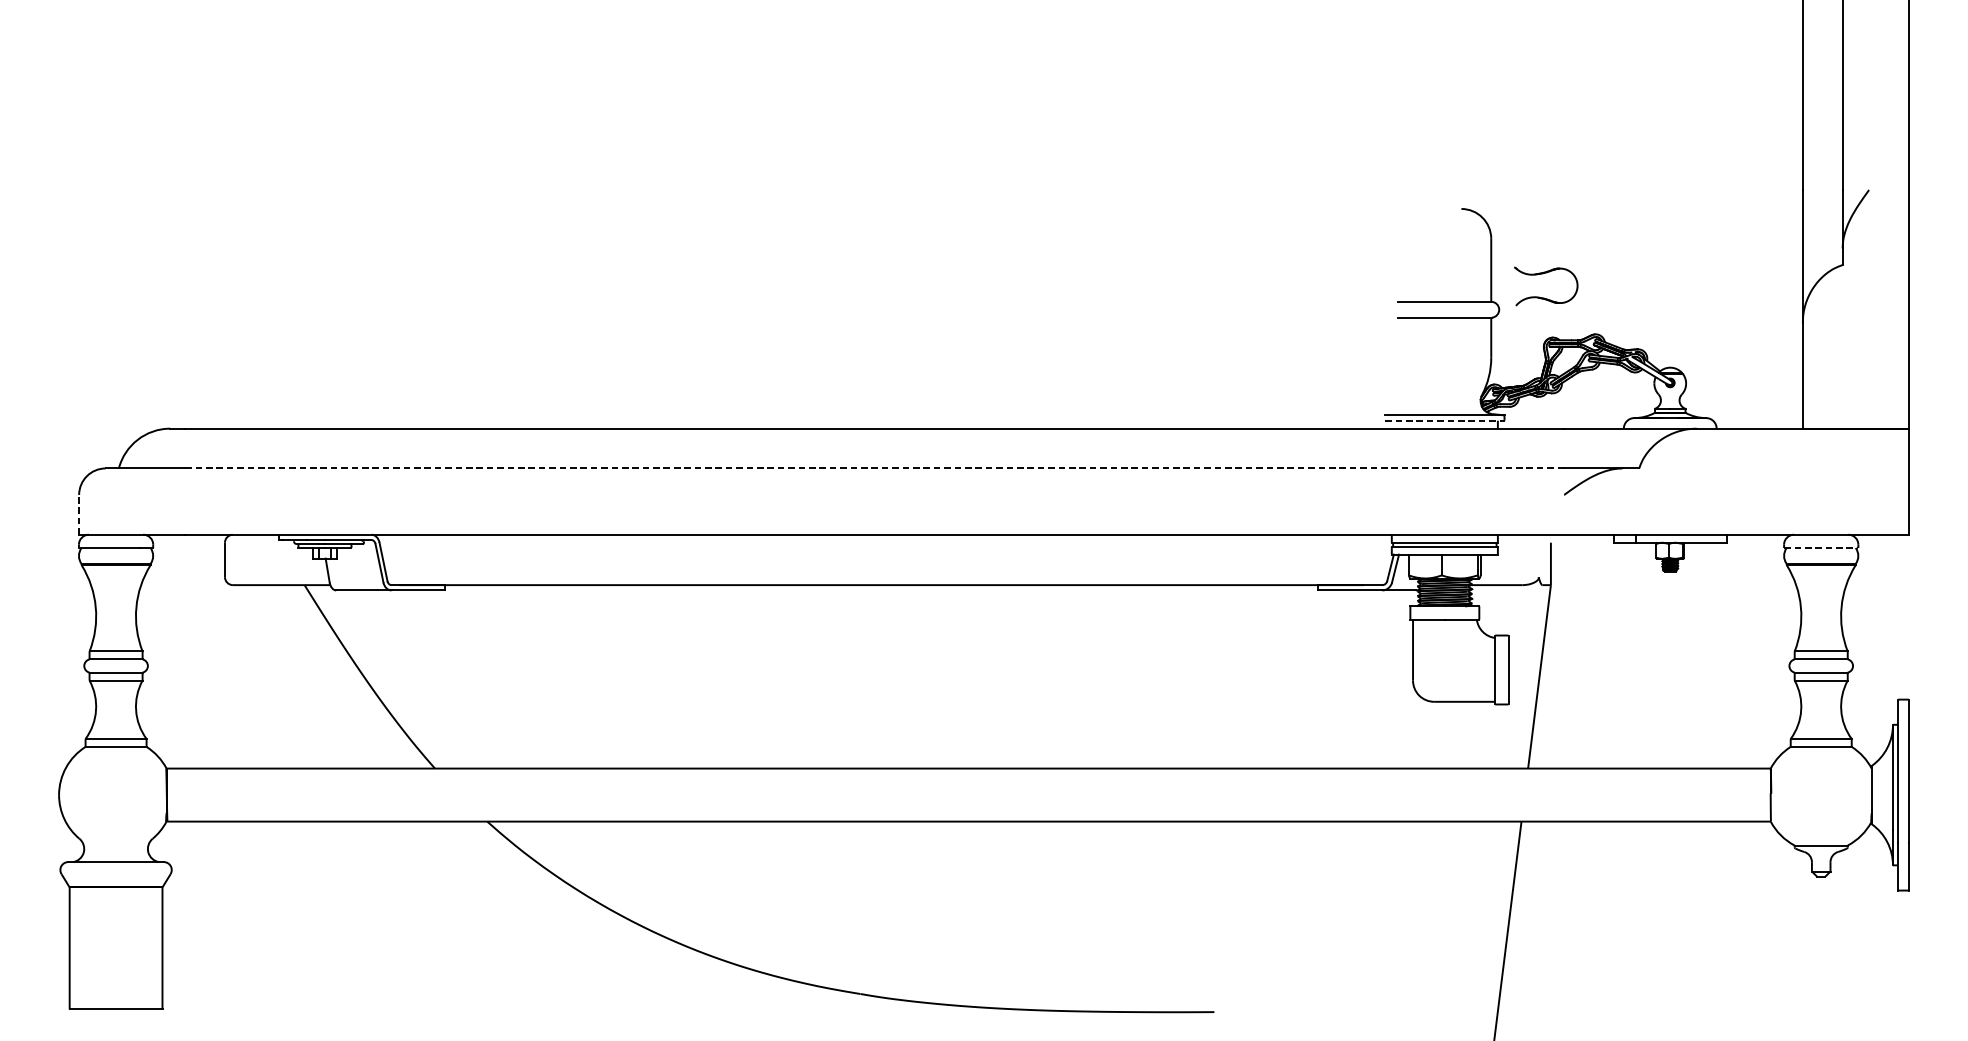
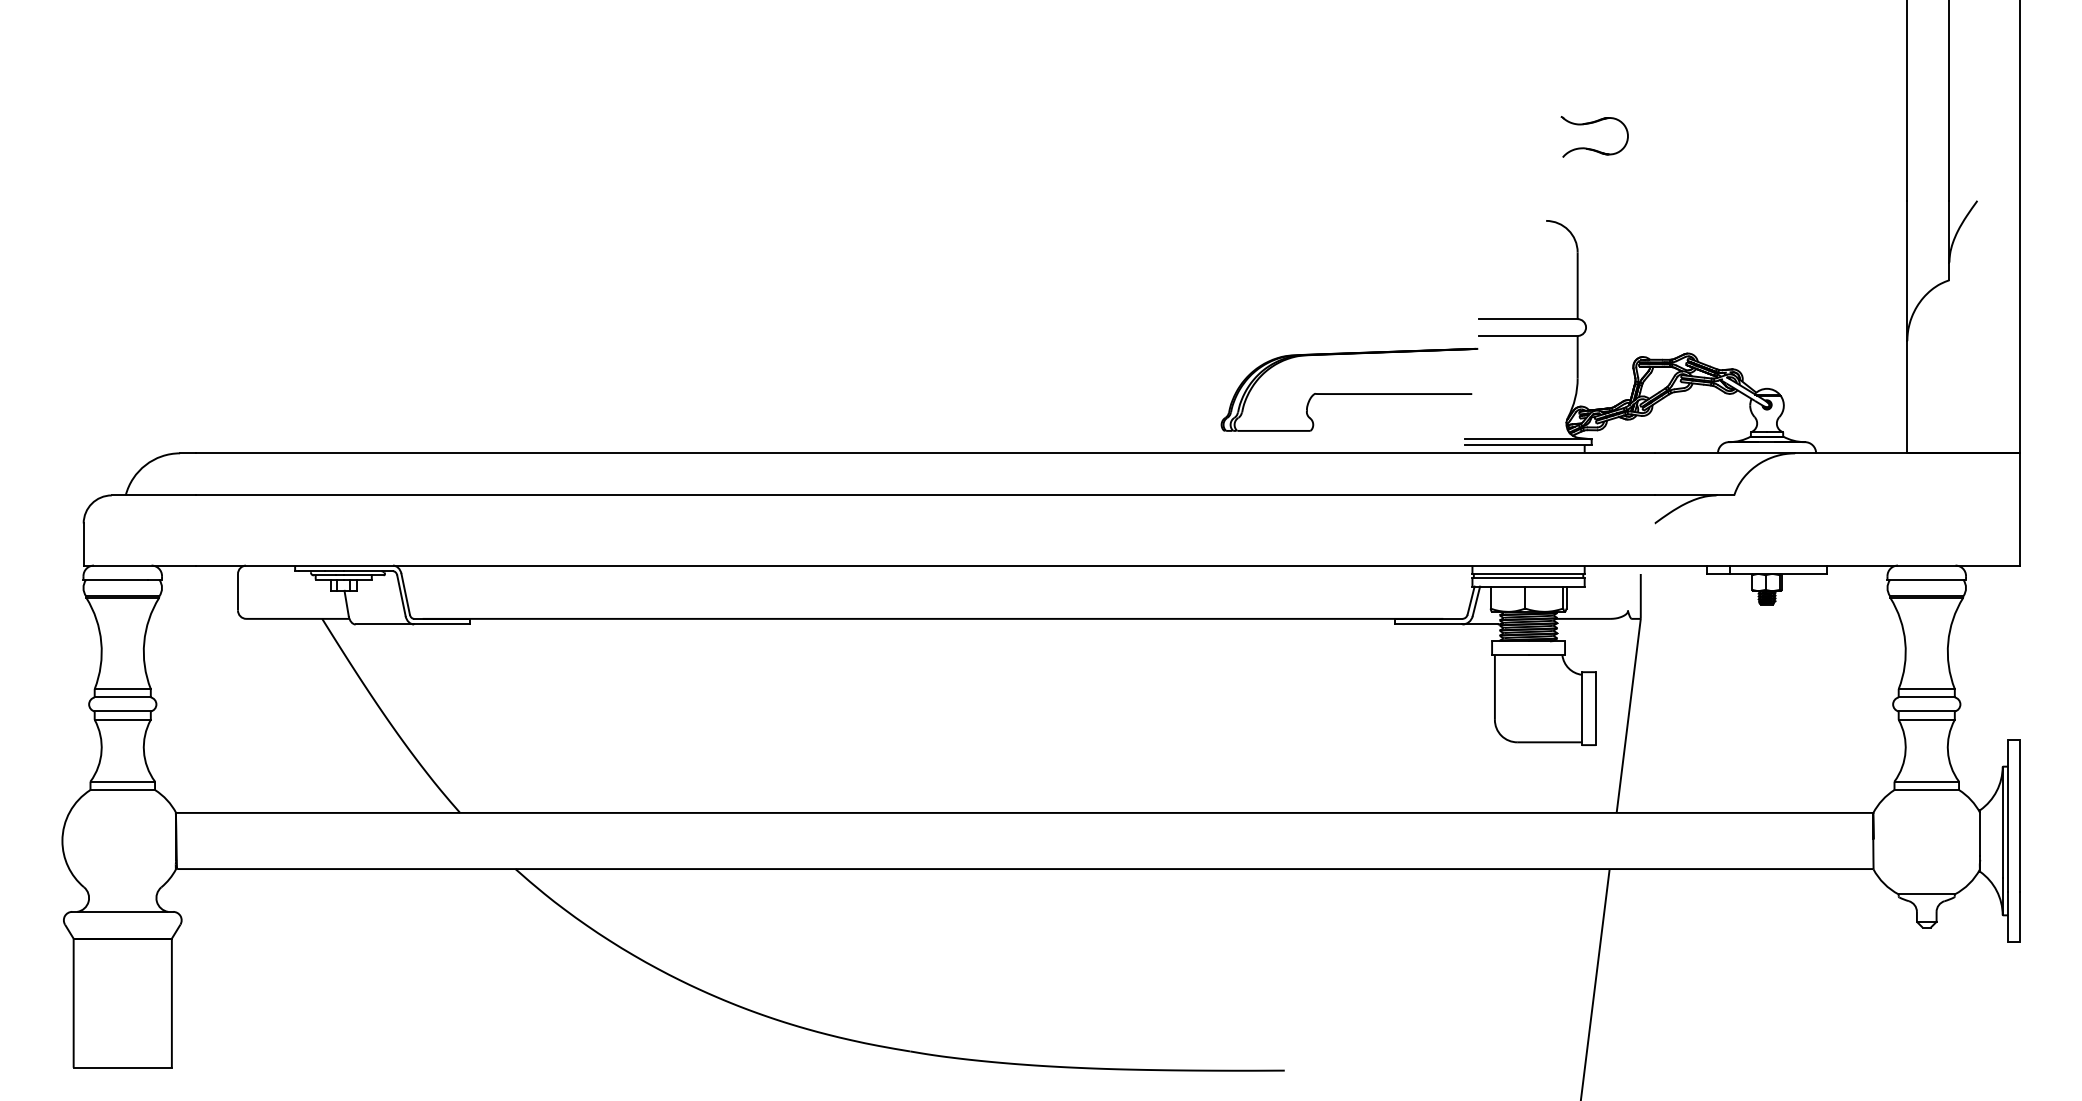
part: (1544, 297) -> (1592, 148), moved
part: (1275, 368) -> (1349, 389), added
line: (1445, 420) -> (1529, 444), dashed -> solid
line: (874, 468) -> (925, 495), dashed -> solid
line: (78, 514) -> (83, 544), dashed -> solid
line: (1821, 547) -> (1927, 579), dashed -> solid

